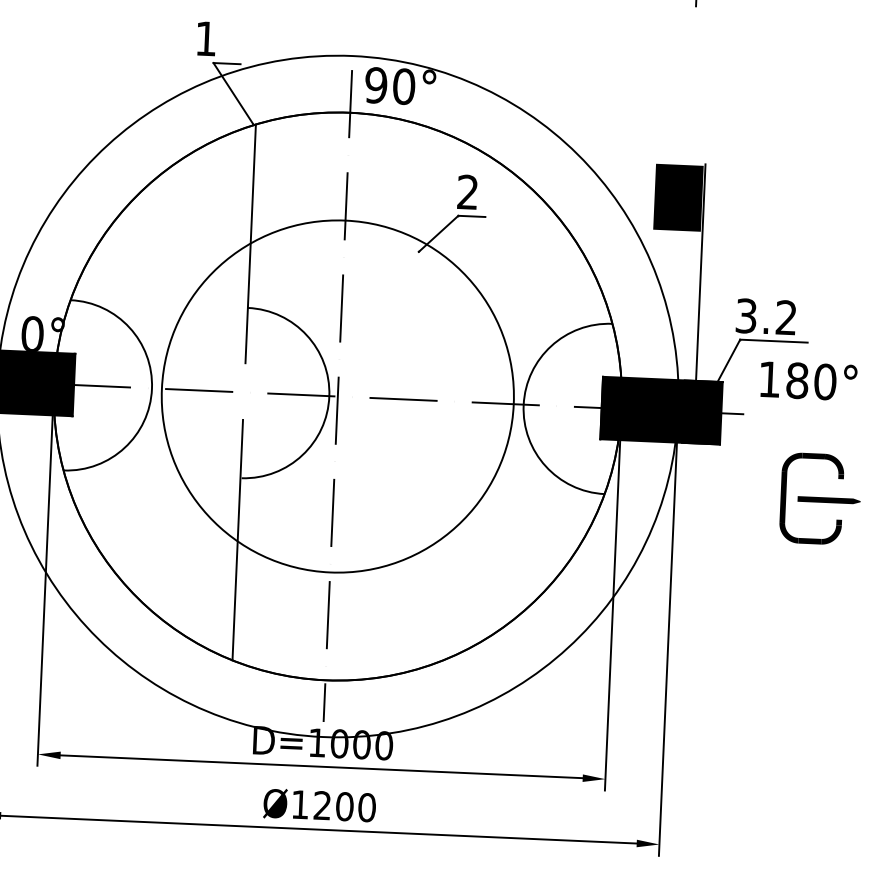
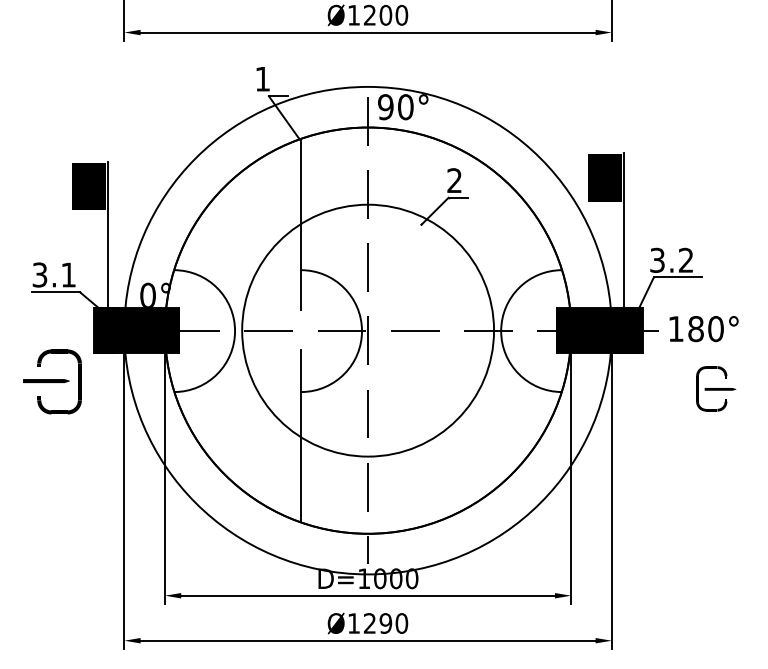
text: (807, 381) -> (703, 329), moved
part: (819, 498) -> (715, 388), size x0.7
text: (344, 806) -> (385, 623), Ø1200 -> Ø1290

